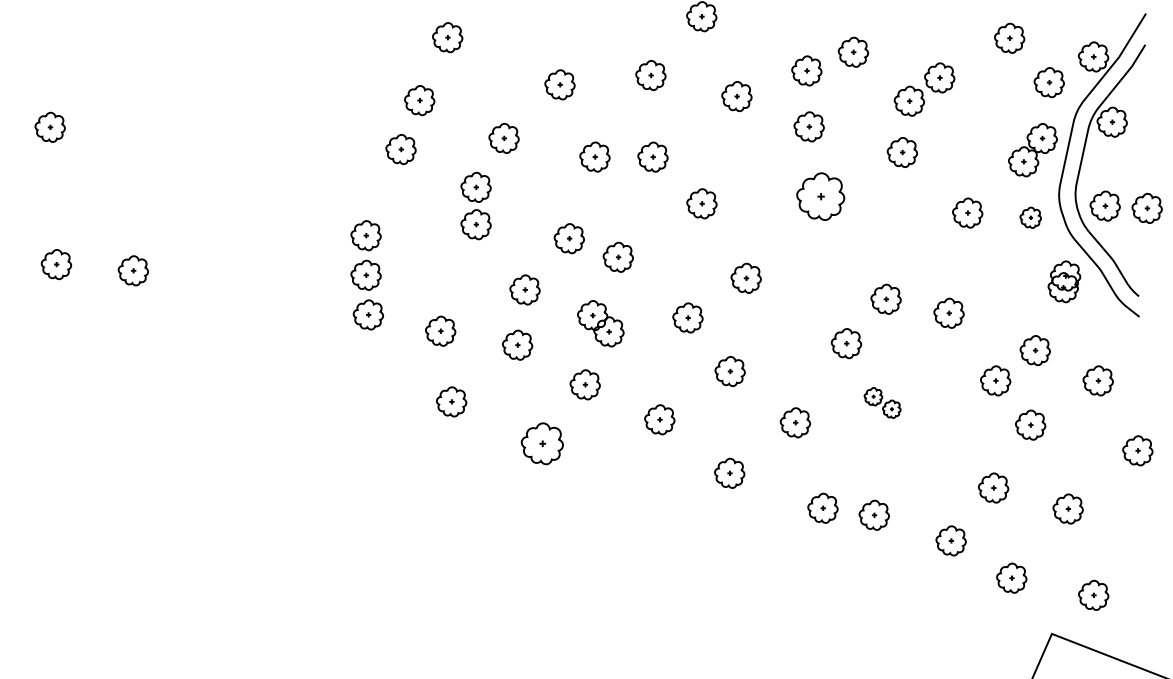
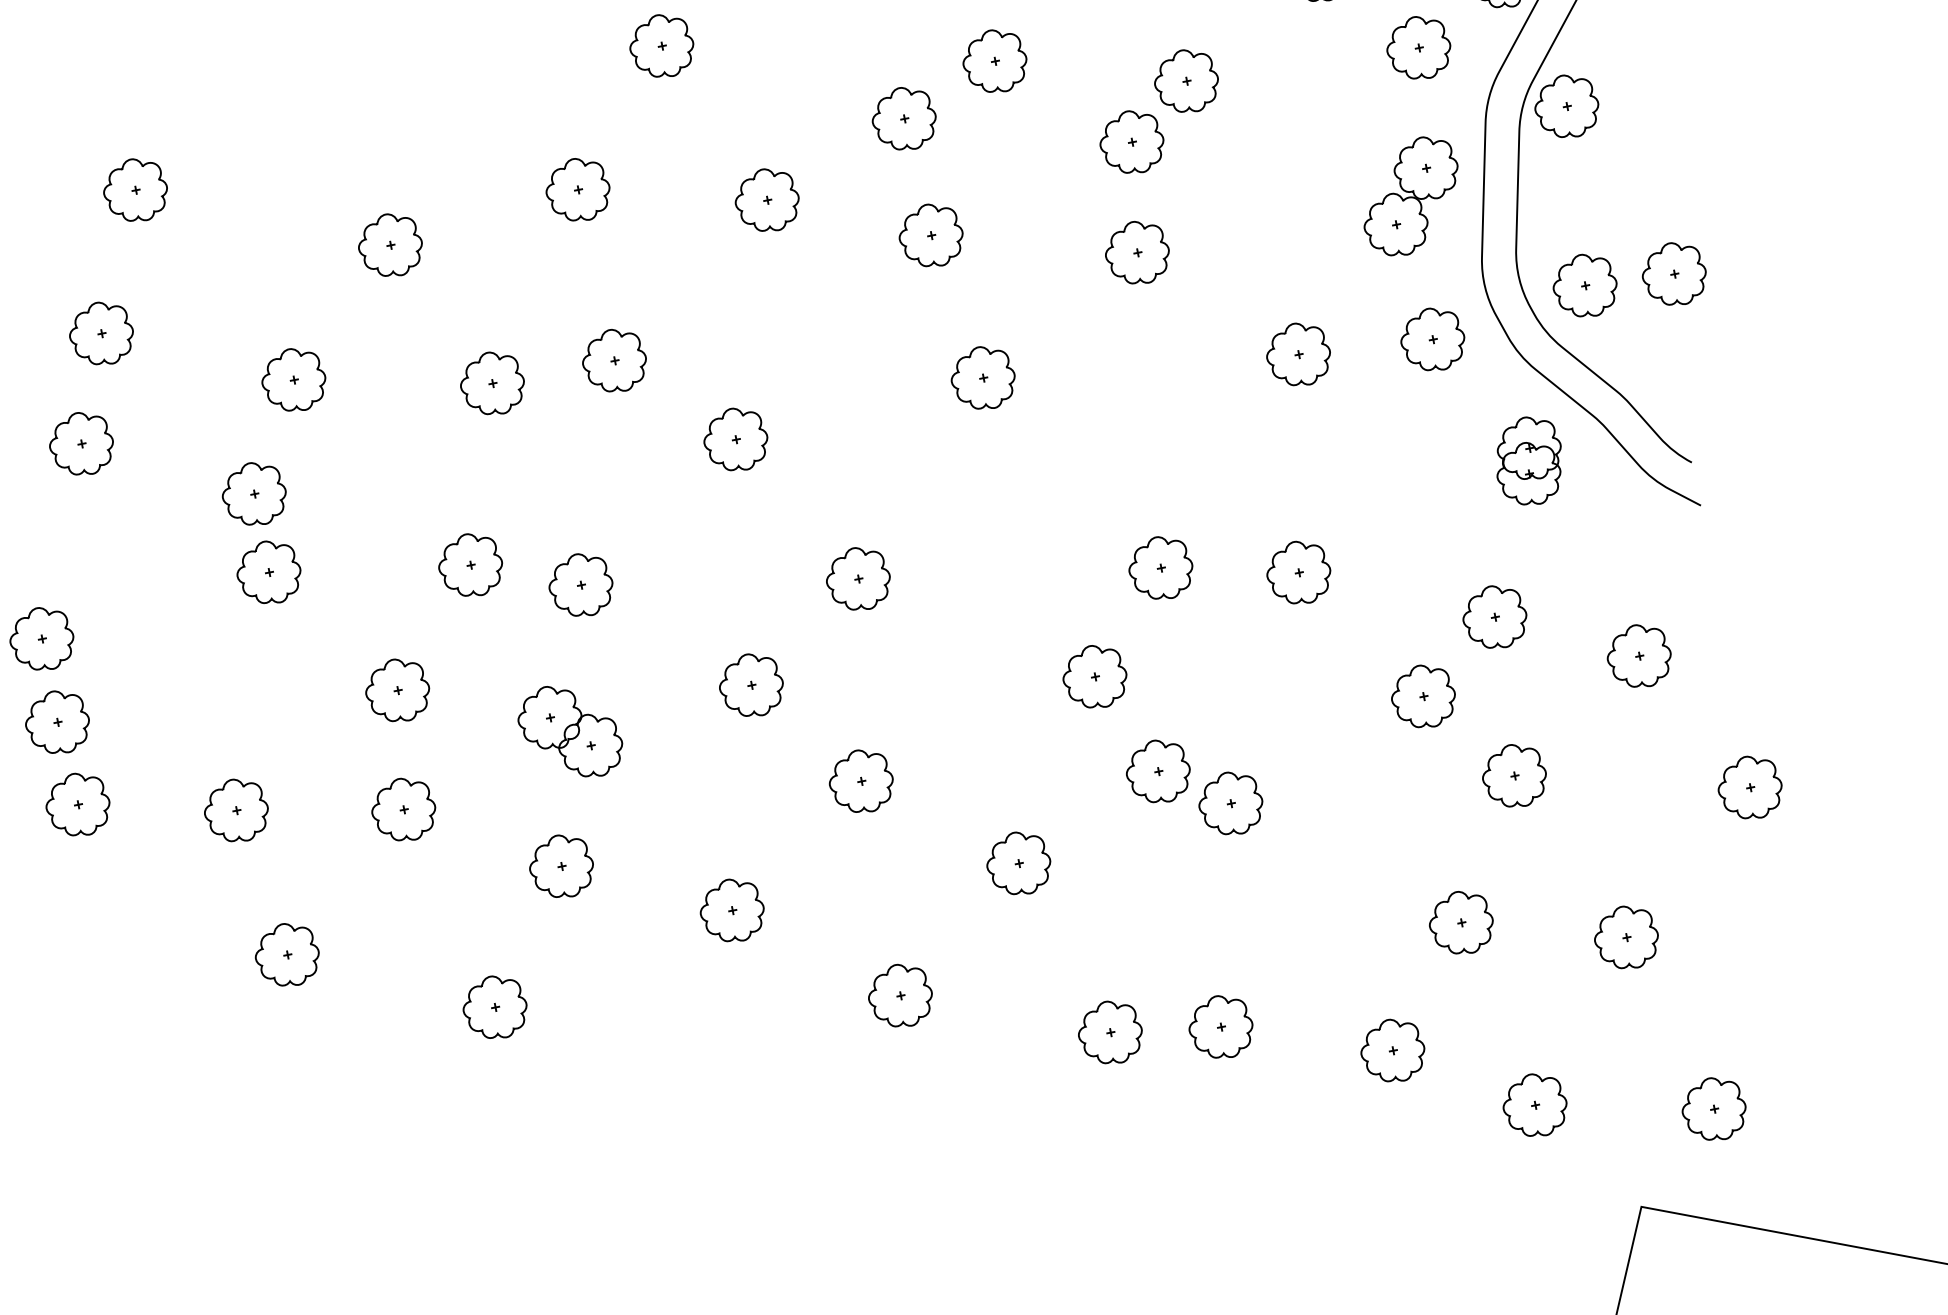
part: (820, 196) -> (982, 377), size x0.62
part: (1030, 217) -> (1432, 339), size x1.43
part: (882, 402) -> (1193, 786), size x1.67
part: (542, 443) -> (494, 1006), size x0.71

